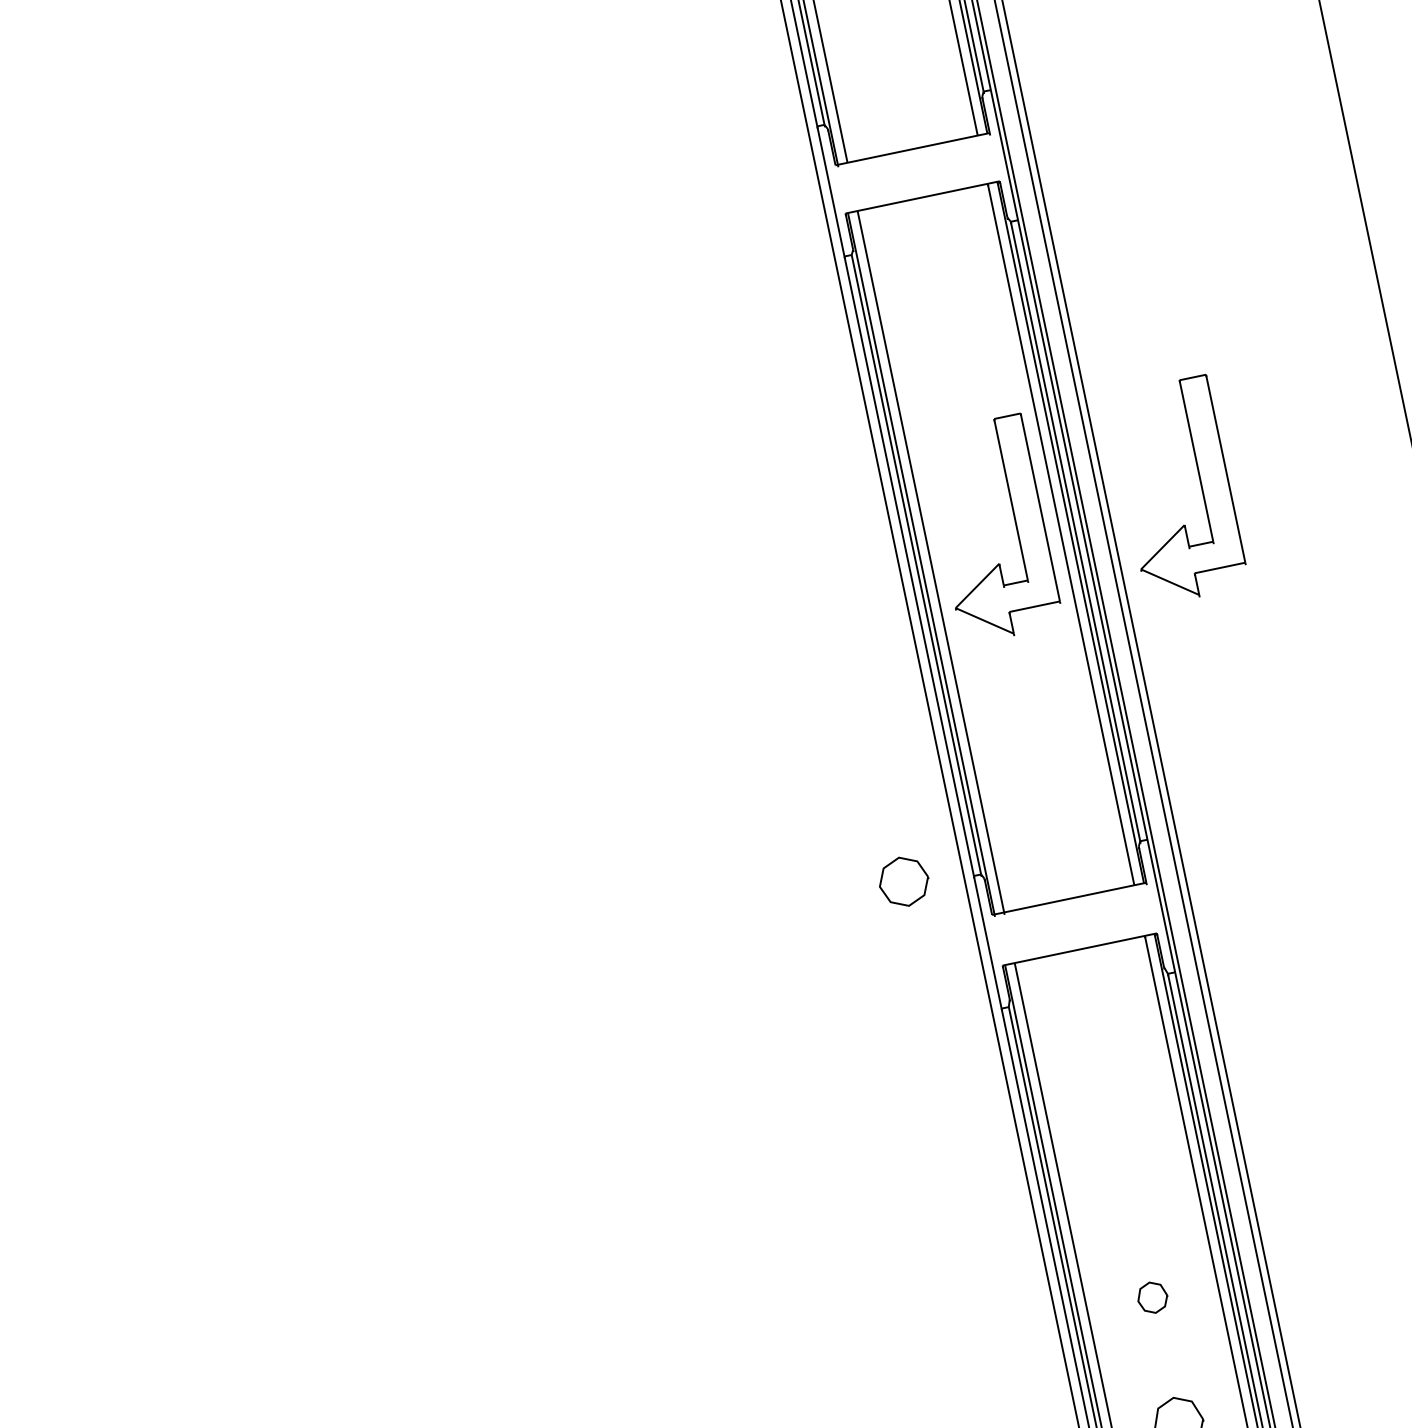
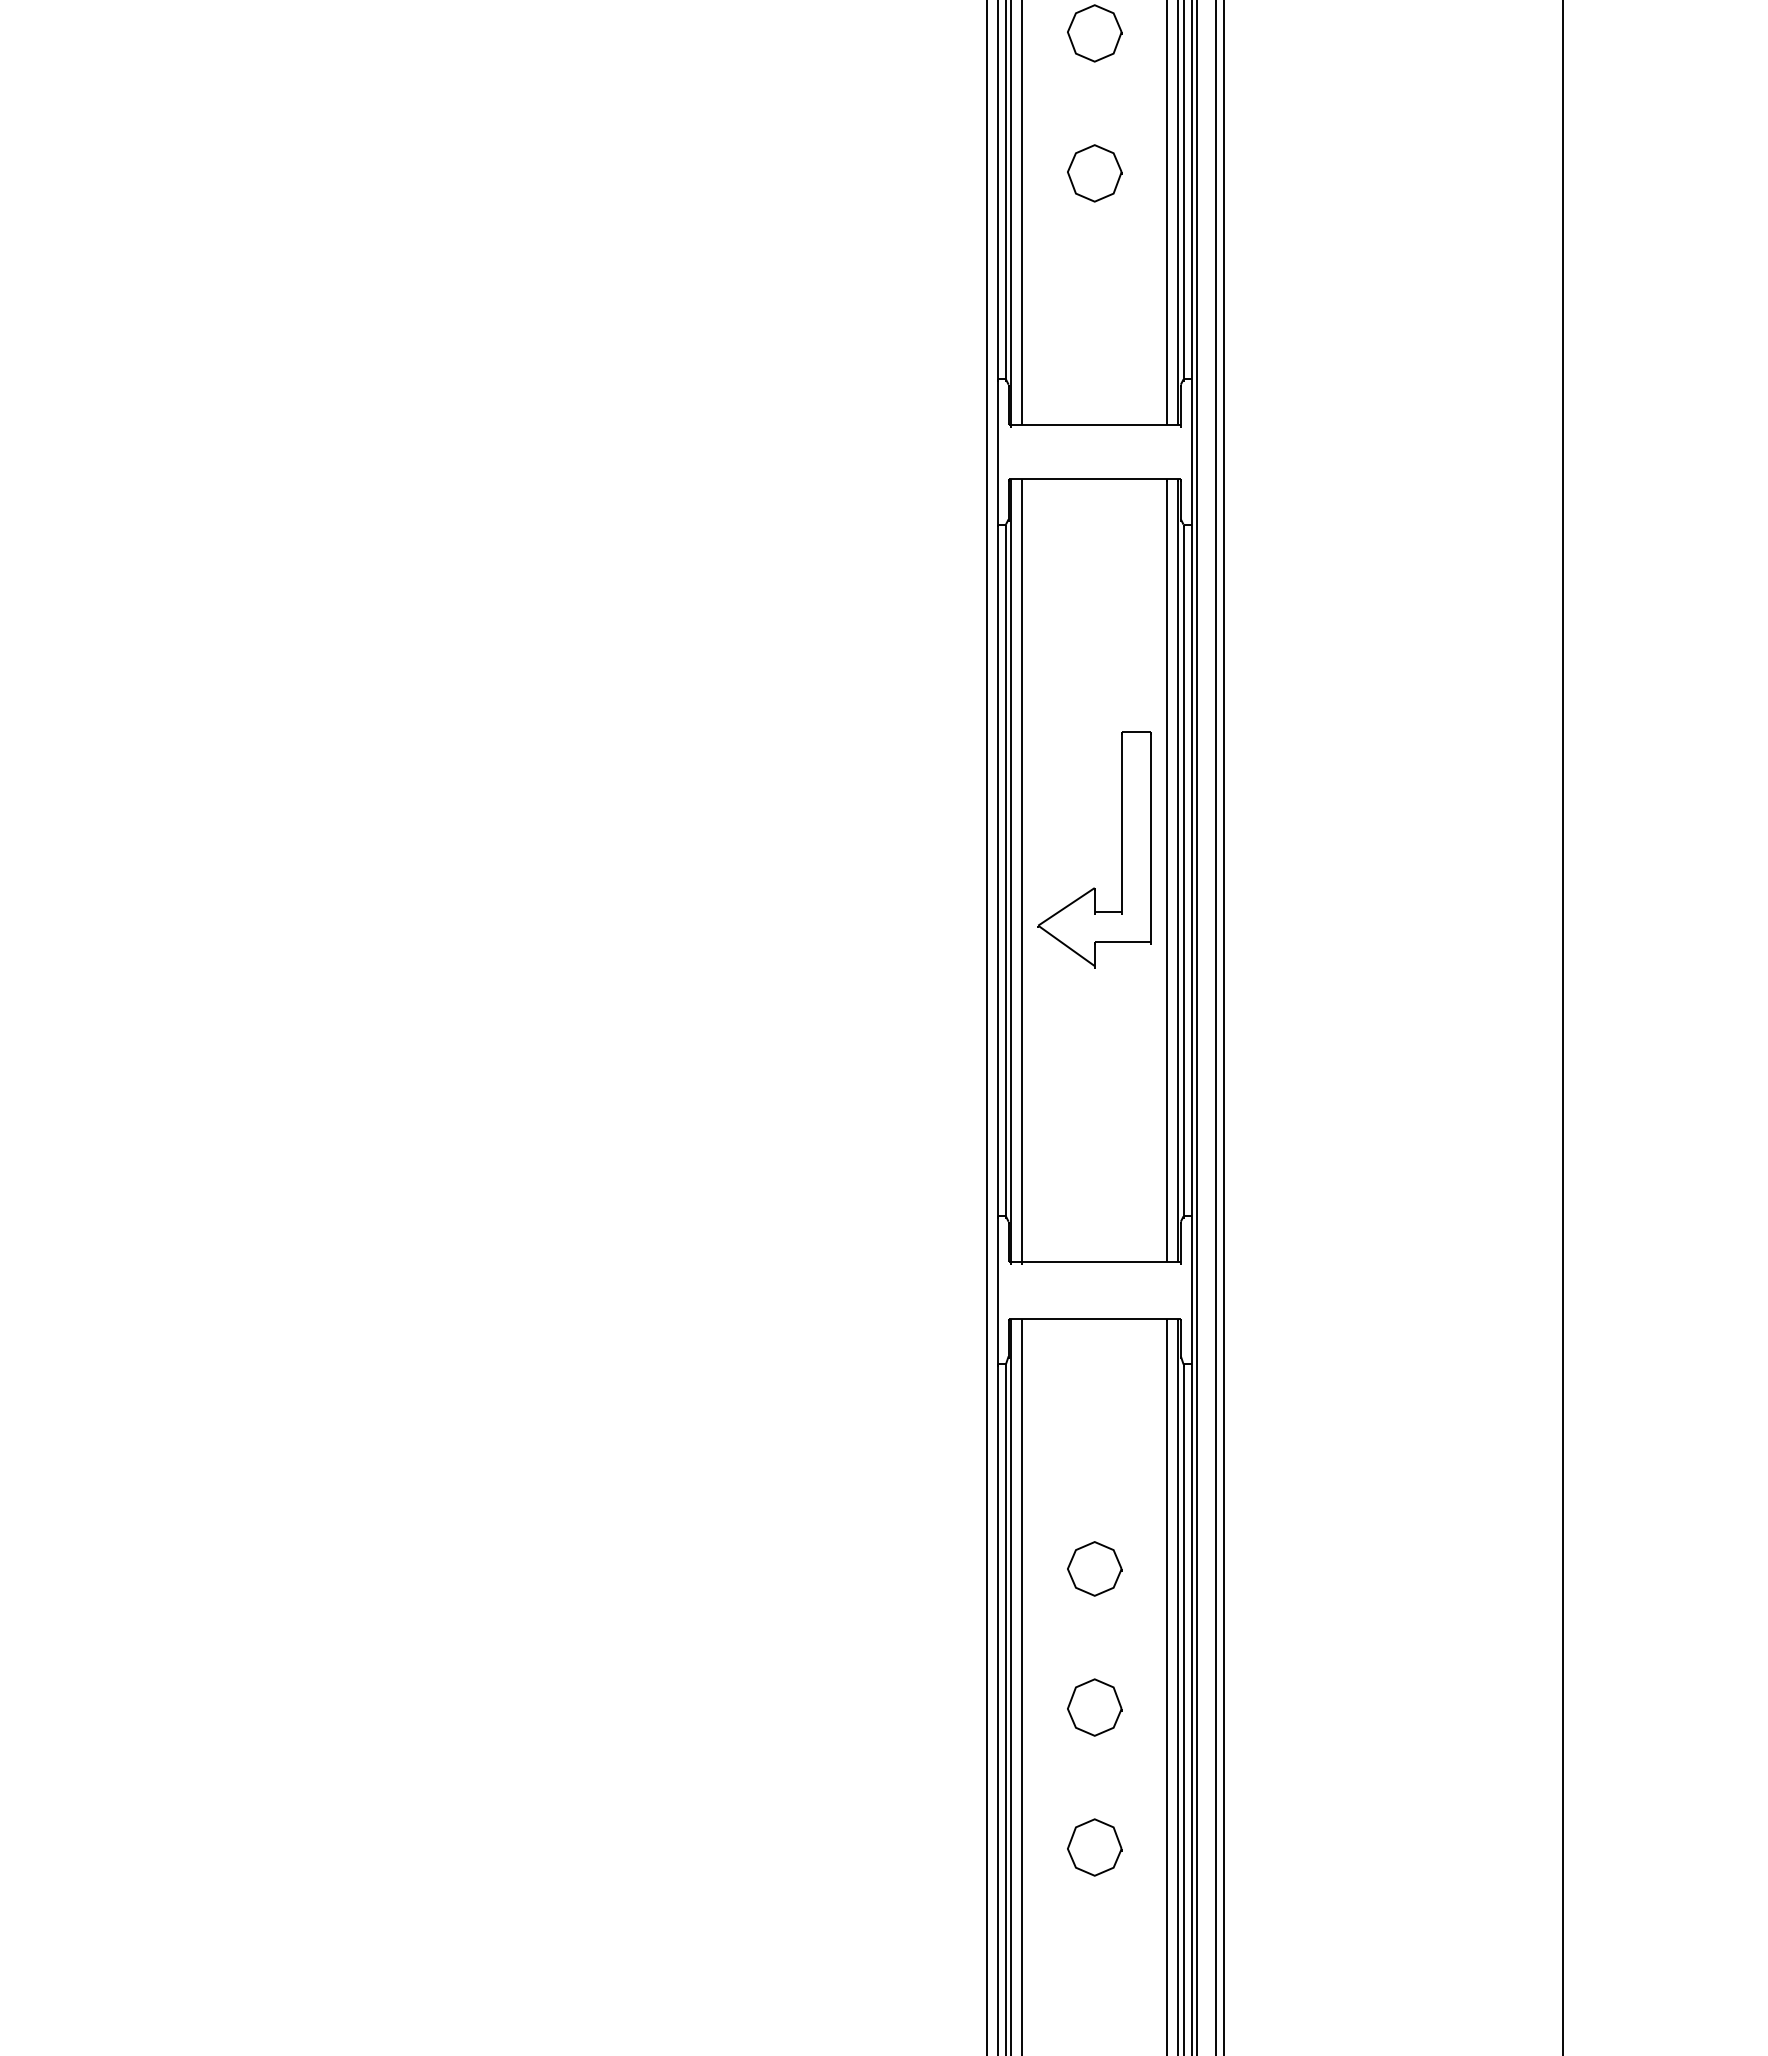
part: (1201, 485) -> (1328, 849), removed
part: (903, 881) -> (1094, 1568), moved
part: (1152, 1297) -> (1094, 1707), size x1.67

